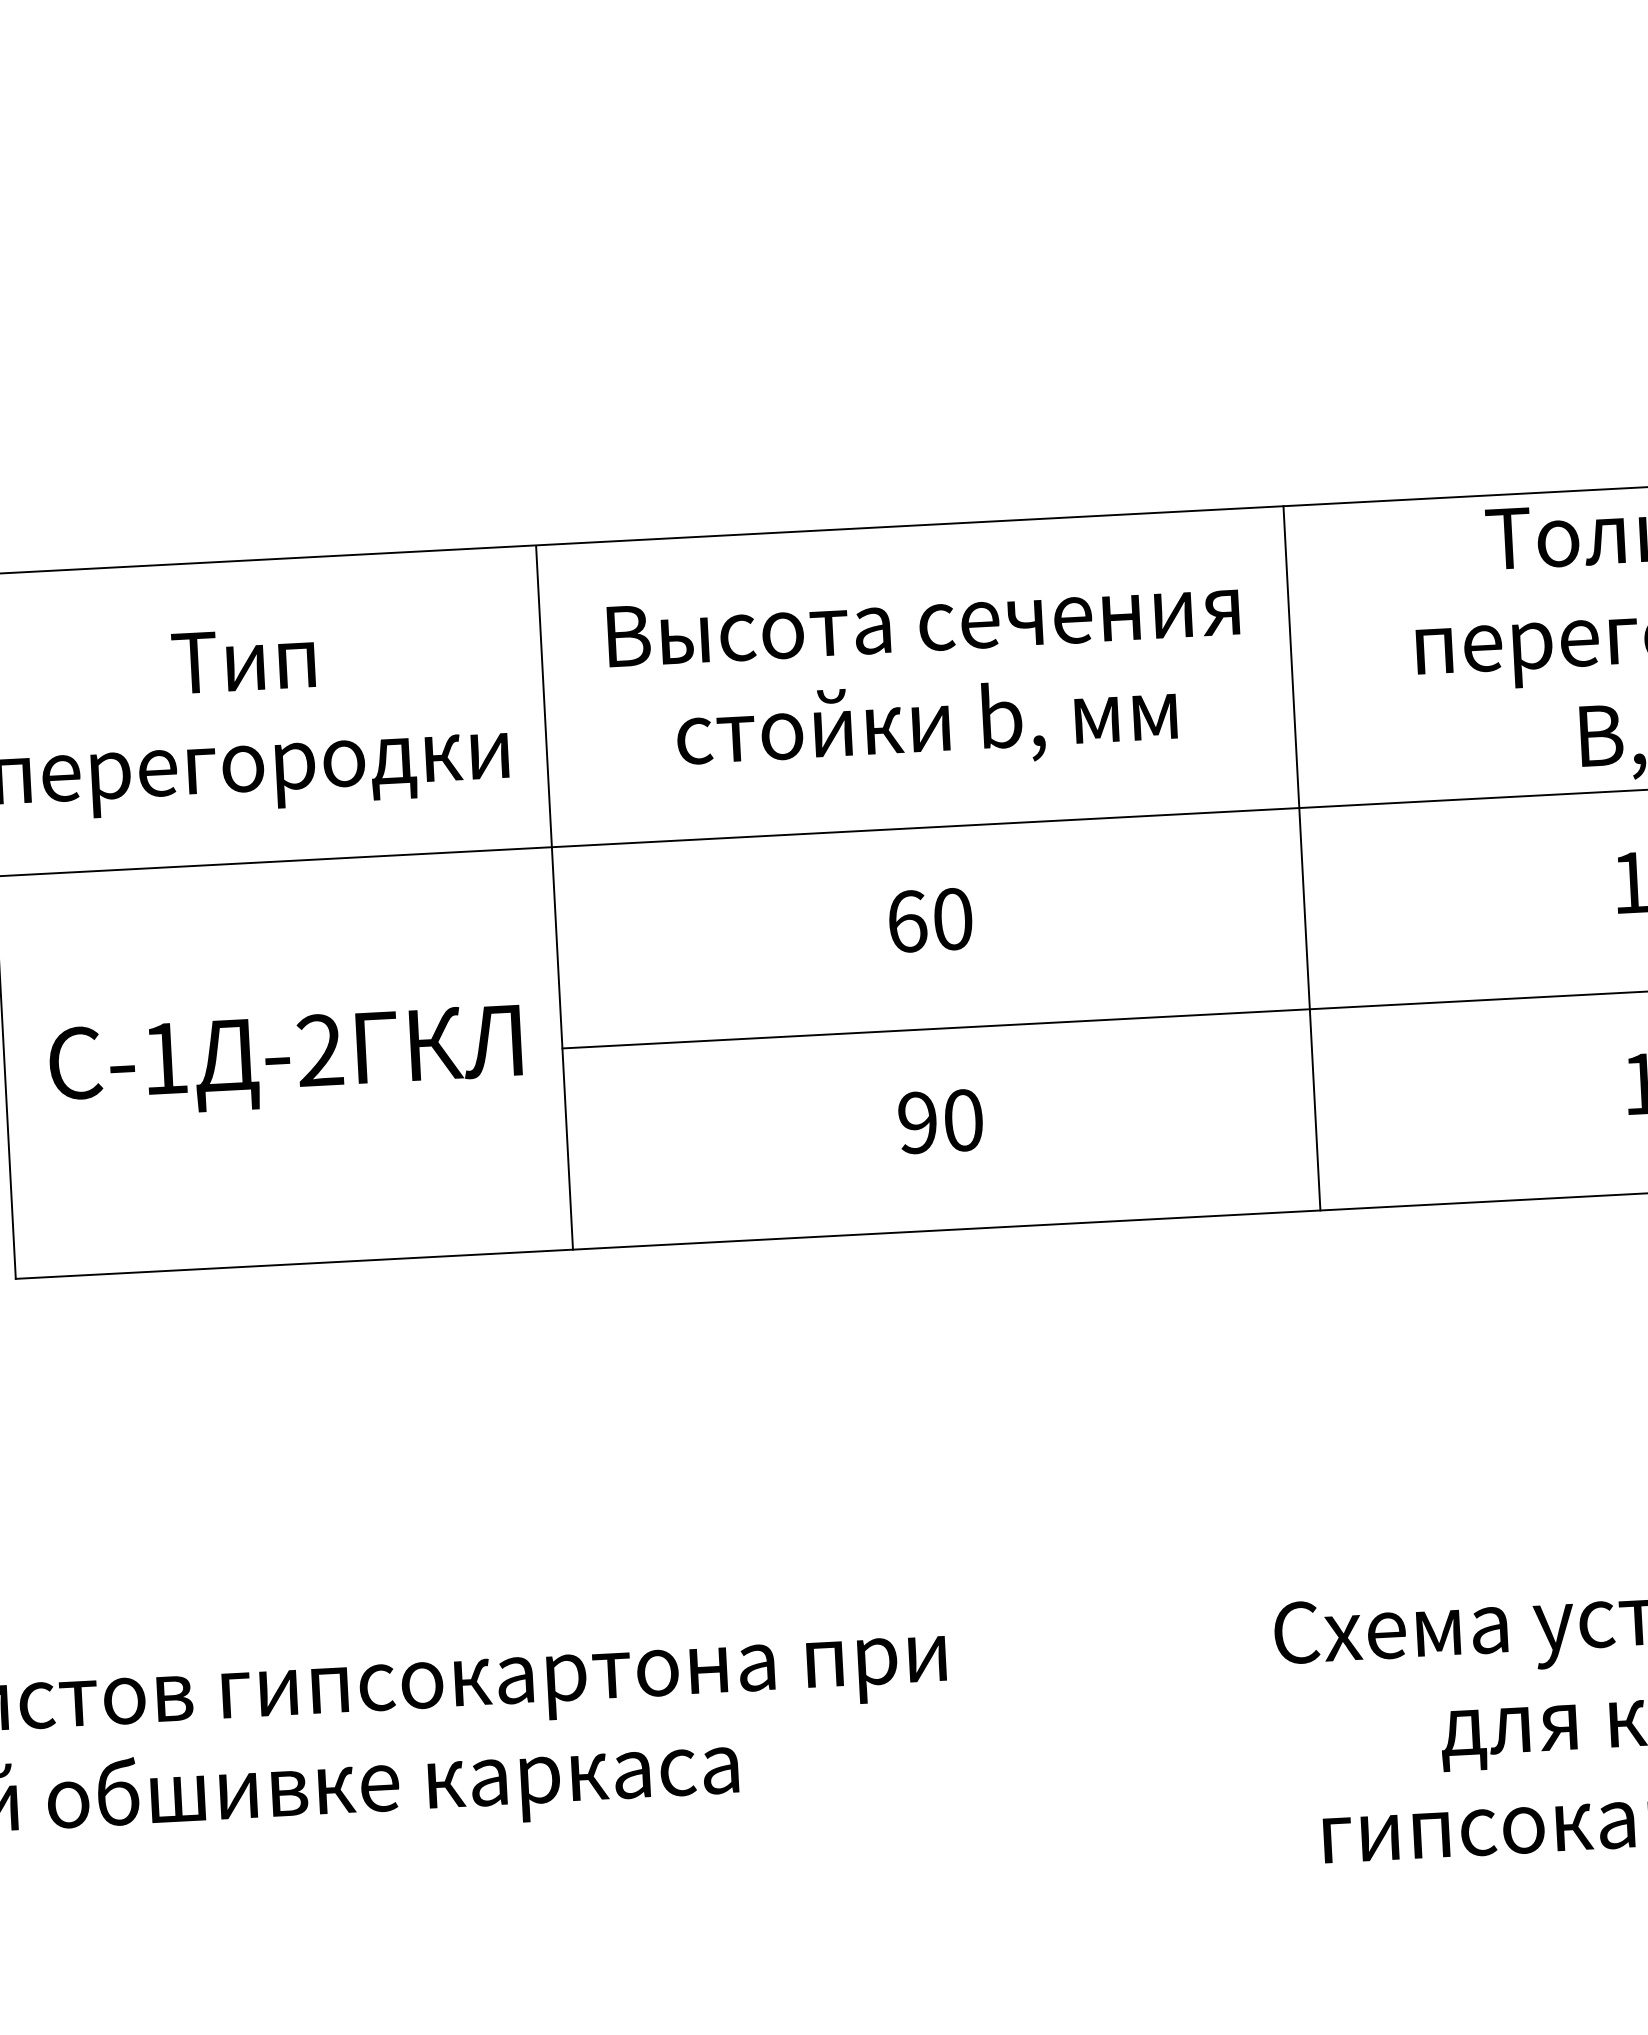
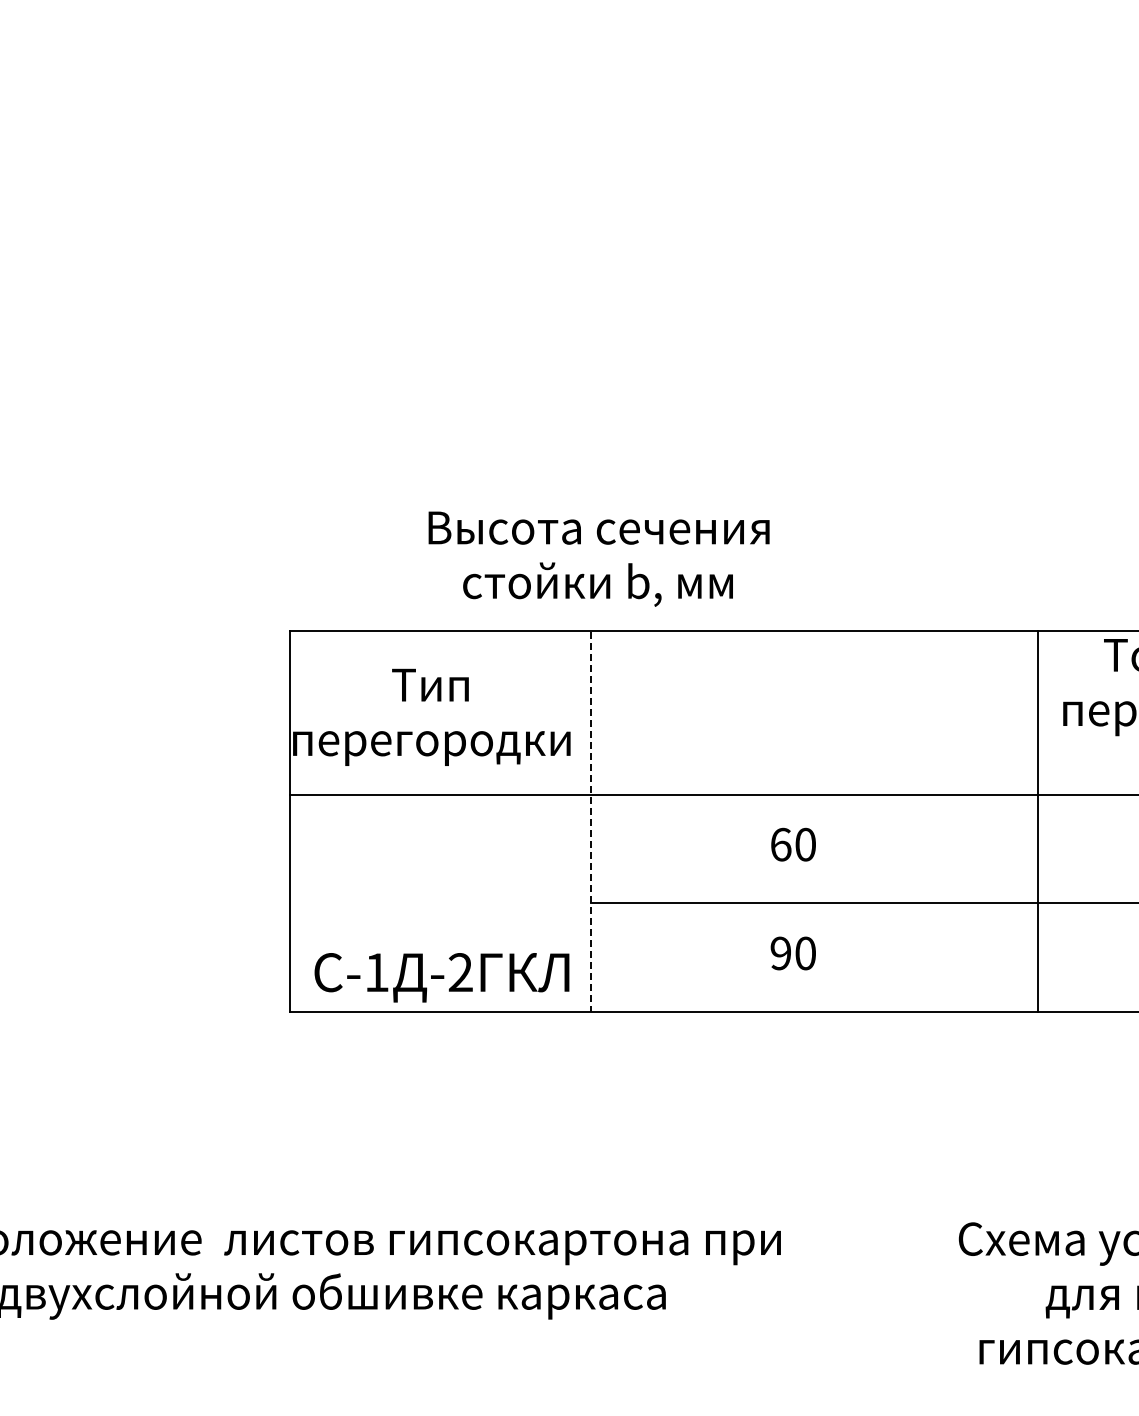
text: (925, 677) -> (598, 558), moved
line: (1301, 857) -> (1037, 821), moved
line: (554, 898) -> (591, 822), solid -> dashed
text: (285, 1061) -> (441, 977), moved

